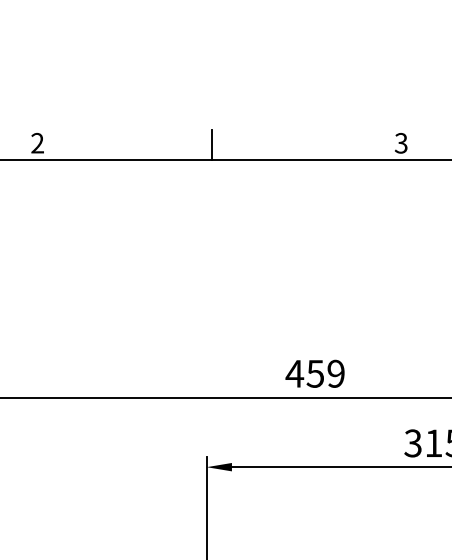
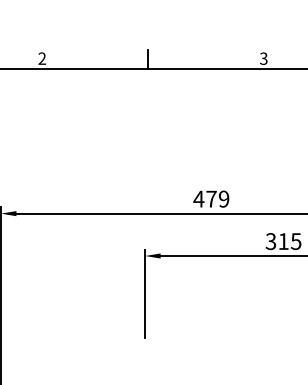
text: (315, 372) -> (211, 198), 459 -> 479

